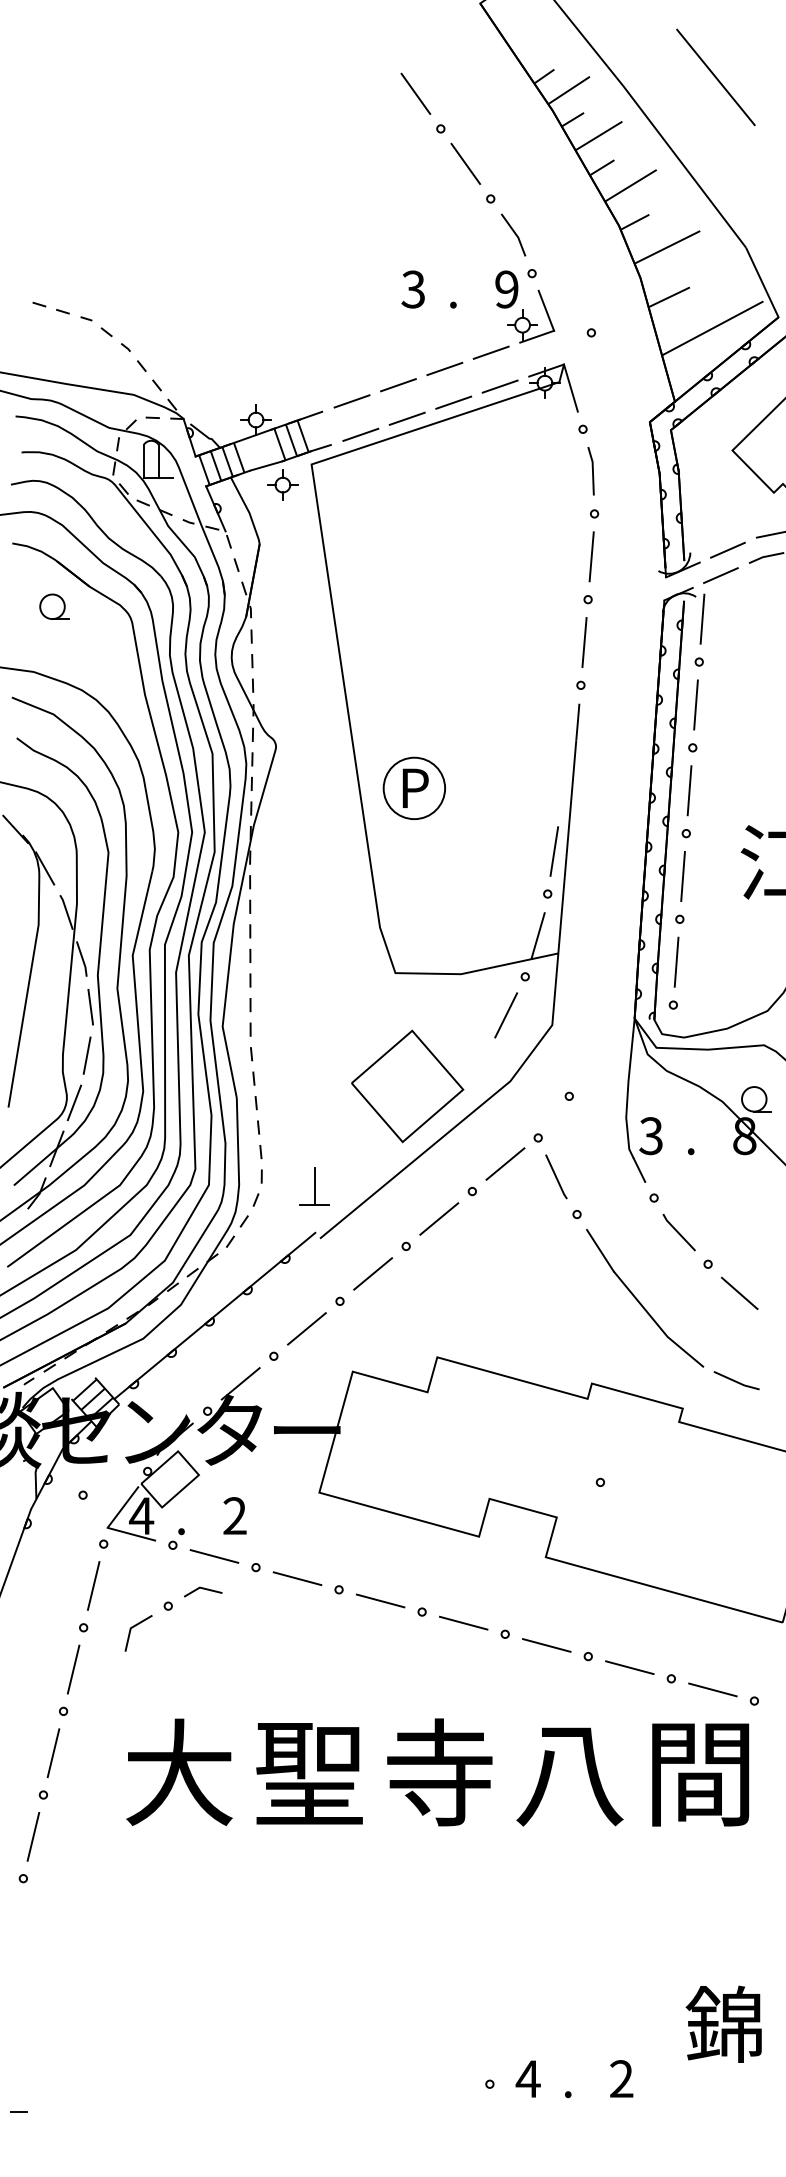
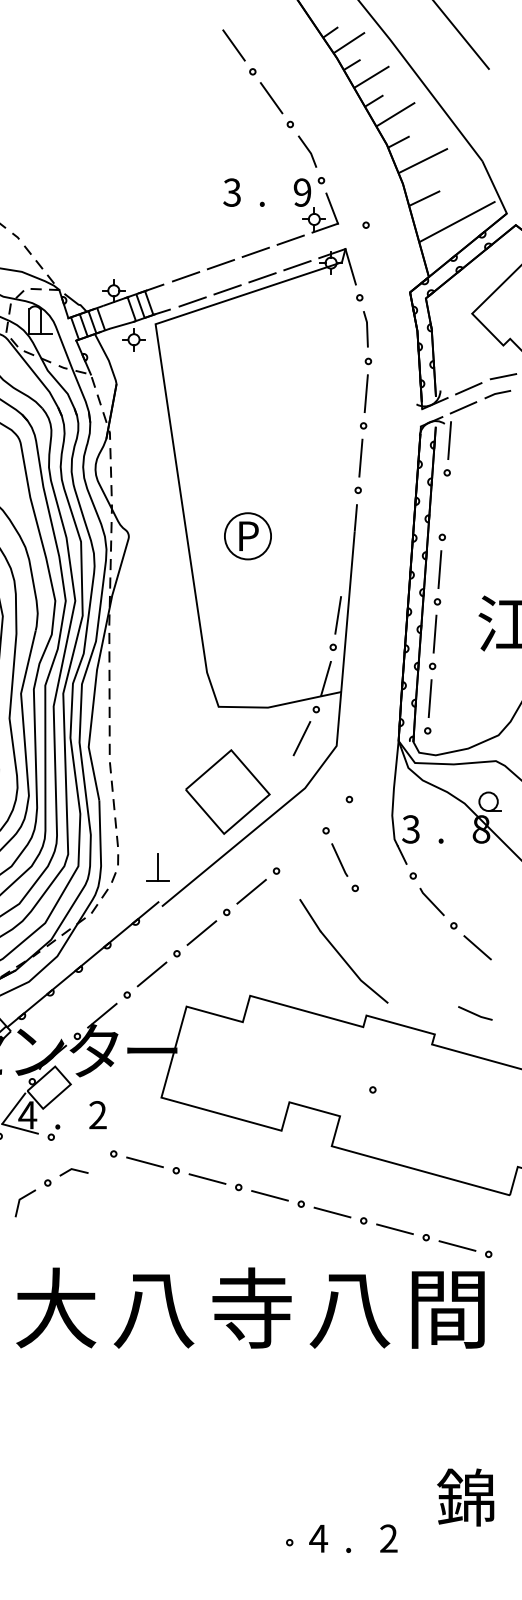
line: (695, 704) -> (444, 504), removed
part: (413, 787) -> (247, 535), moved
line: (505, 1163) -> (301, 850), removed
part: (640, 1302) -> (340, 954), moved
line: (214, 1556) -> (82, 1145), removed
text: (309, 1774) -> (154, 1309), 聖 -> 八

